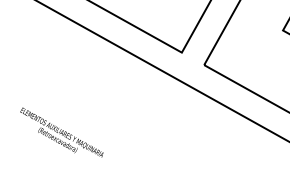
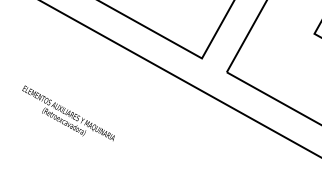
text: (61, 132) -> (68, 113), moved

